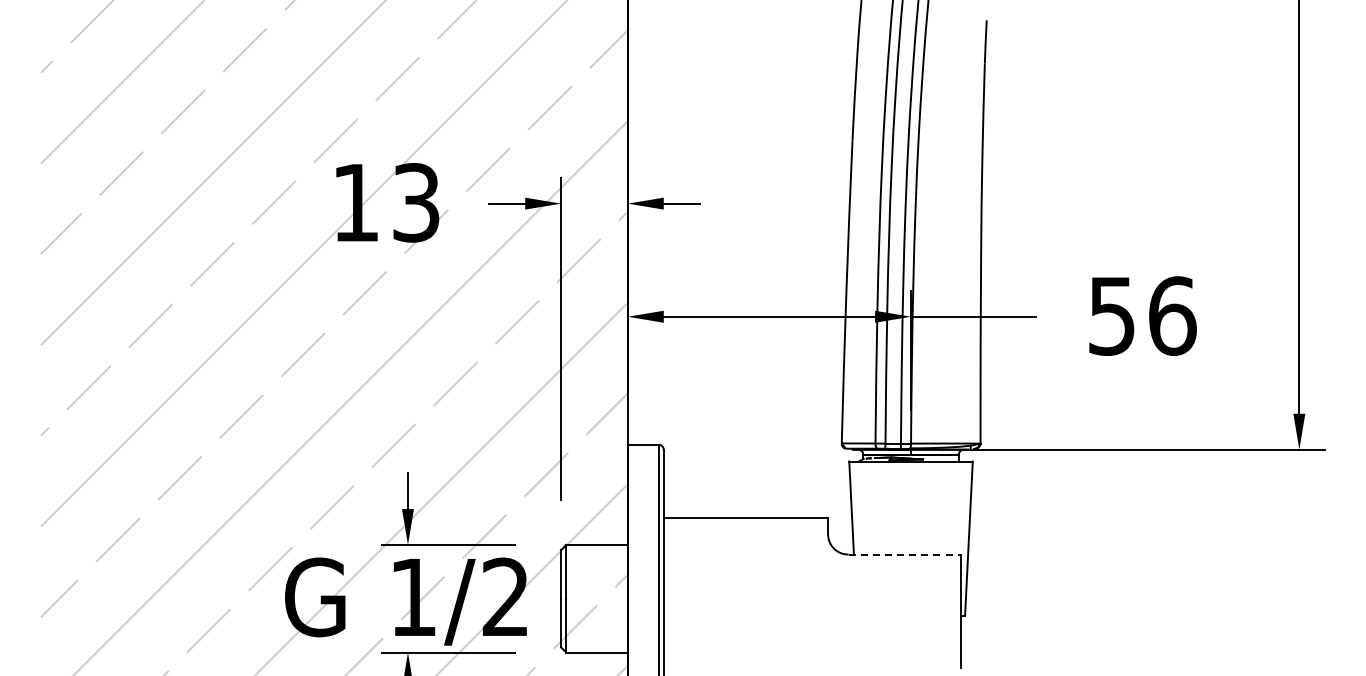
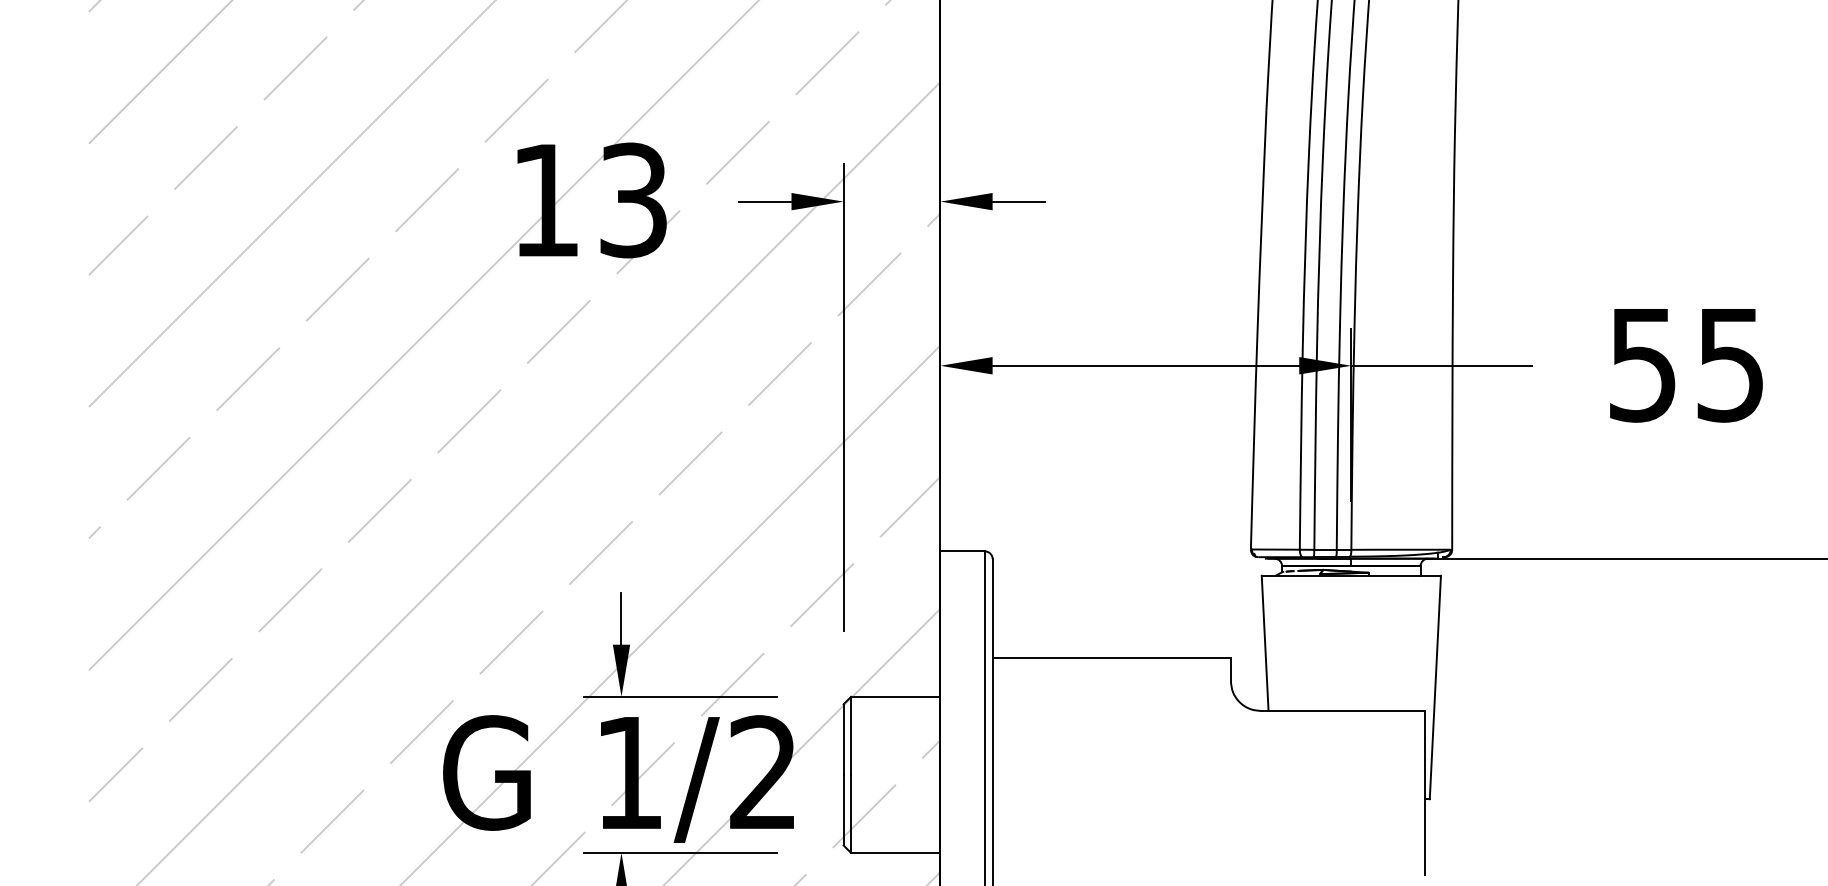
text: (1172, 315) -> (1730, 363), 56 -> 55
line: (905, 554) -> (1343, 710), dashed -> solid

